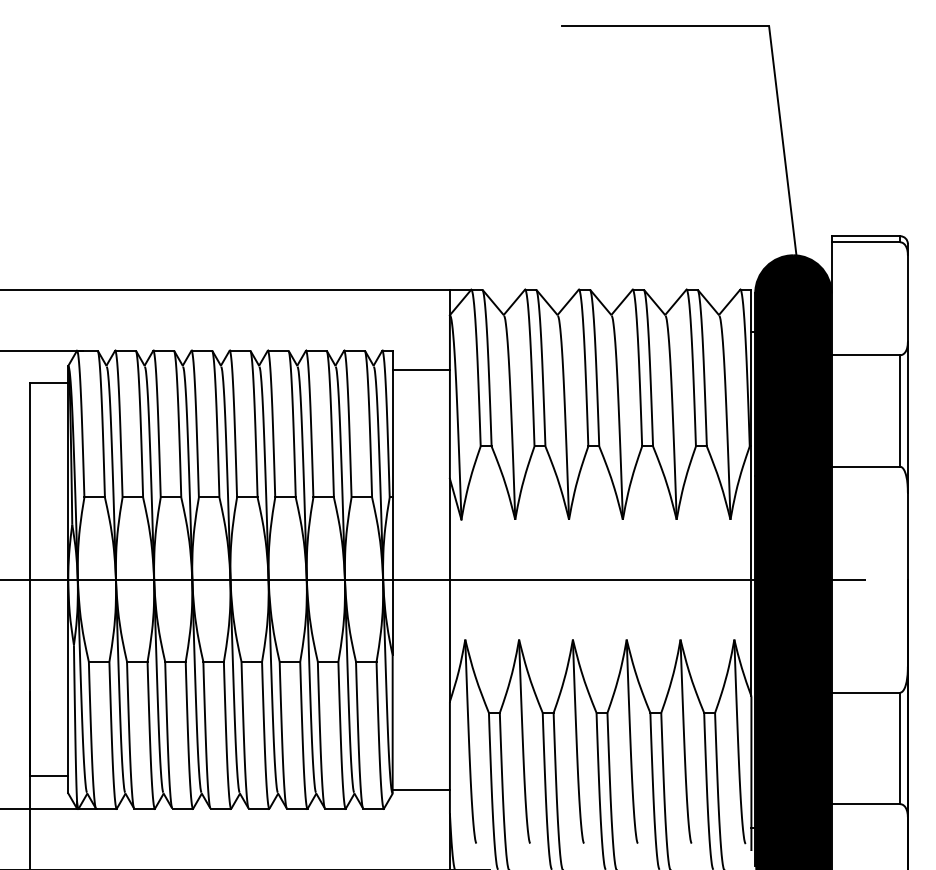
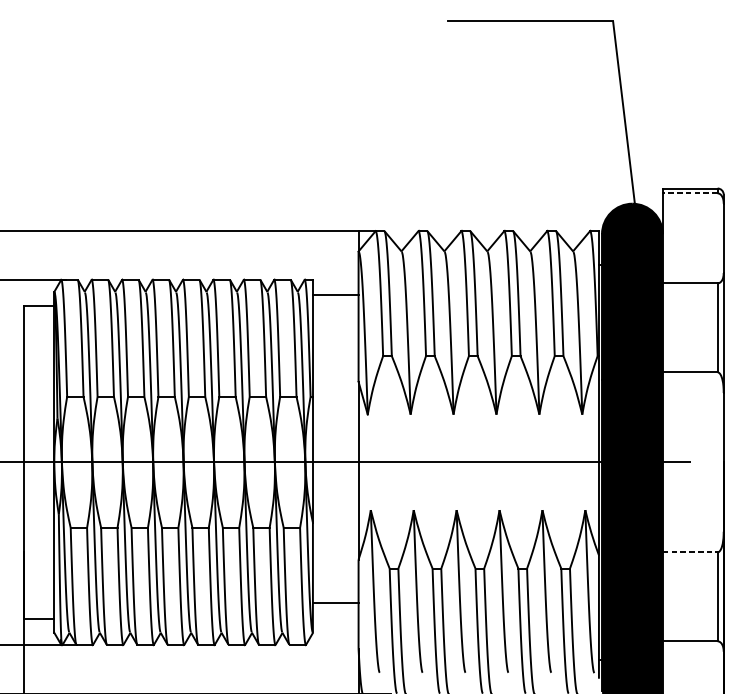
line: (865, 242) -> (689, 193), solid -> dashed
line: (866, 692) -> (690, 552), solid -> dashed
line: (420, 789) -> (335, 602), moved

